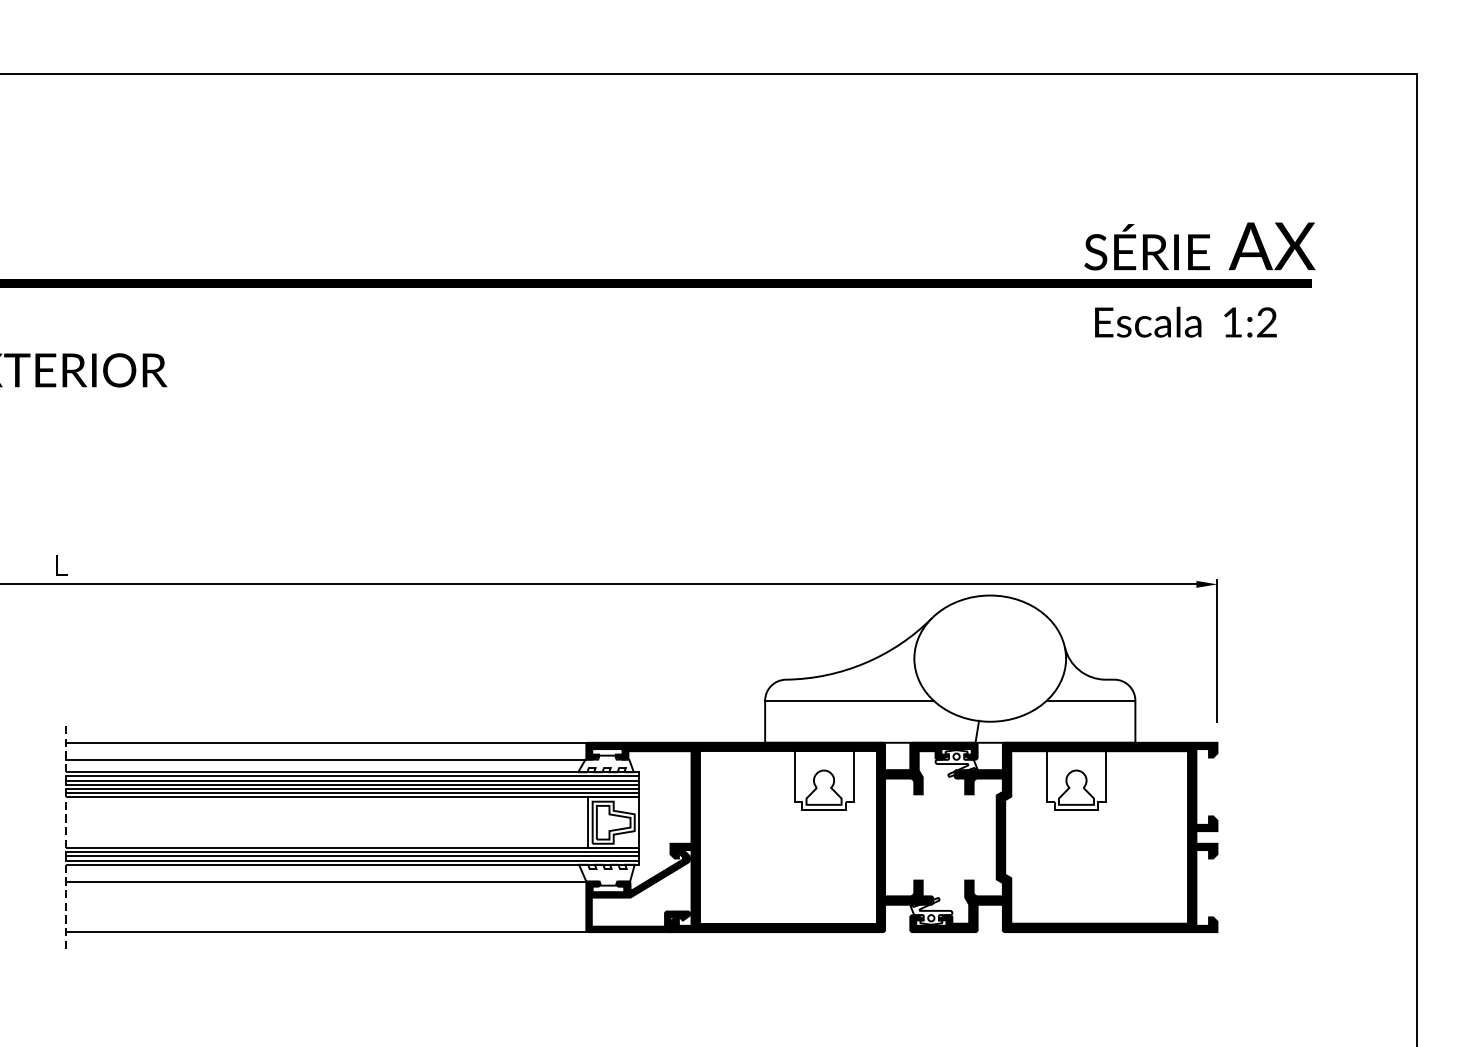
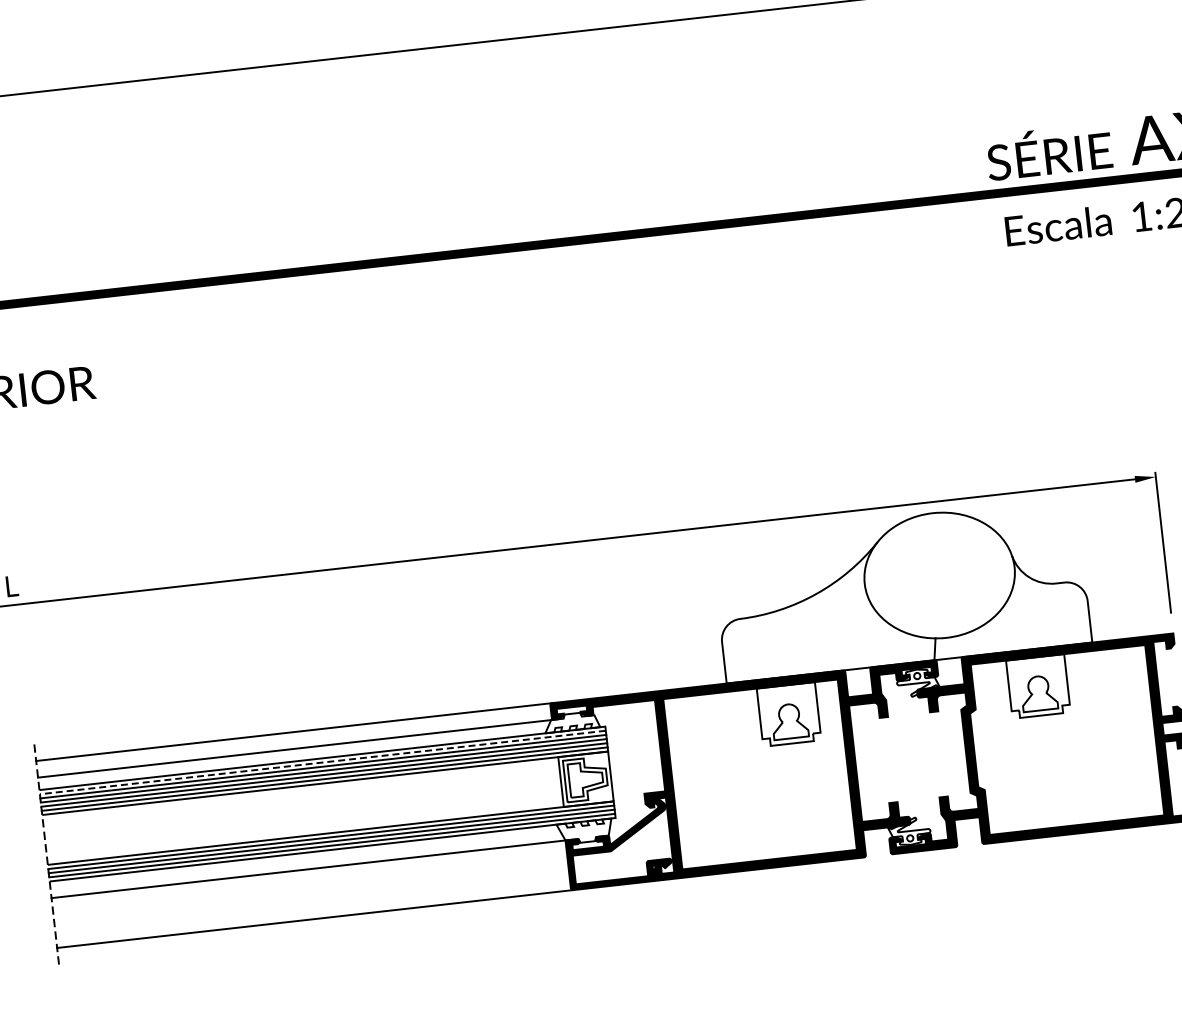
line: (849, 700) -> (805, 632), removed
line: (1090, 700) -> (1043, 605), removed
line: (352, 776) -> (322, 762), solid -> dashed

